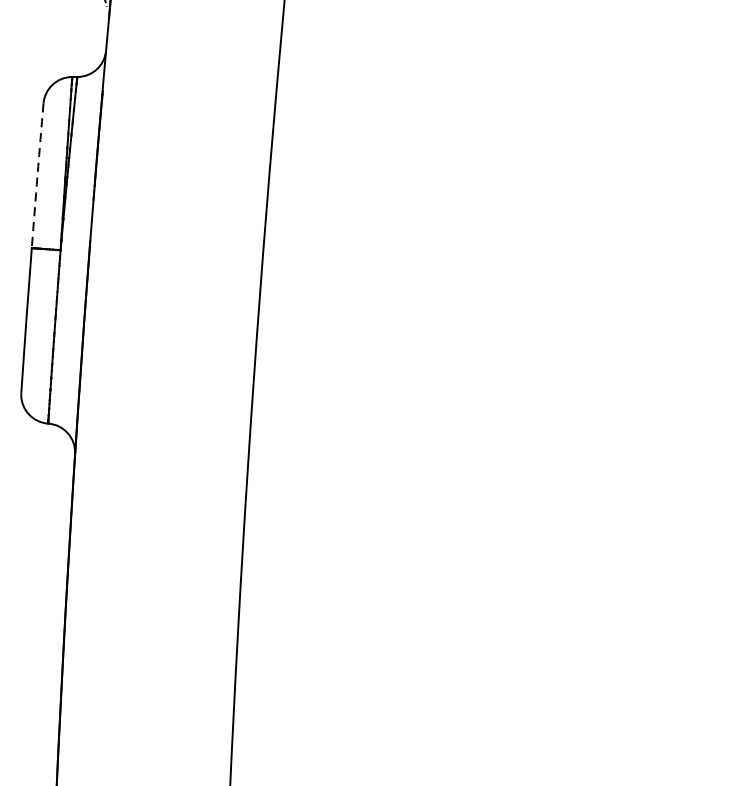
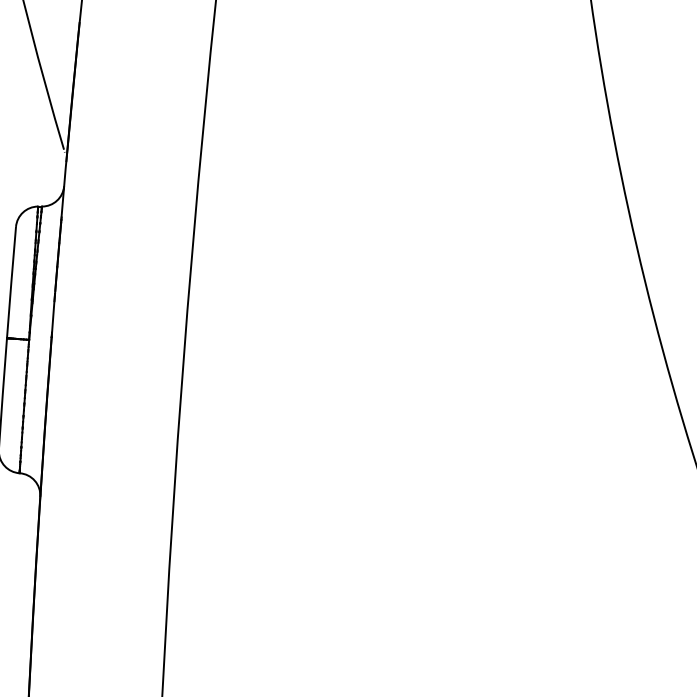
arc: (37, 175) -> (11, 282), dashed -> solid

